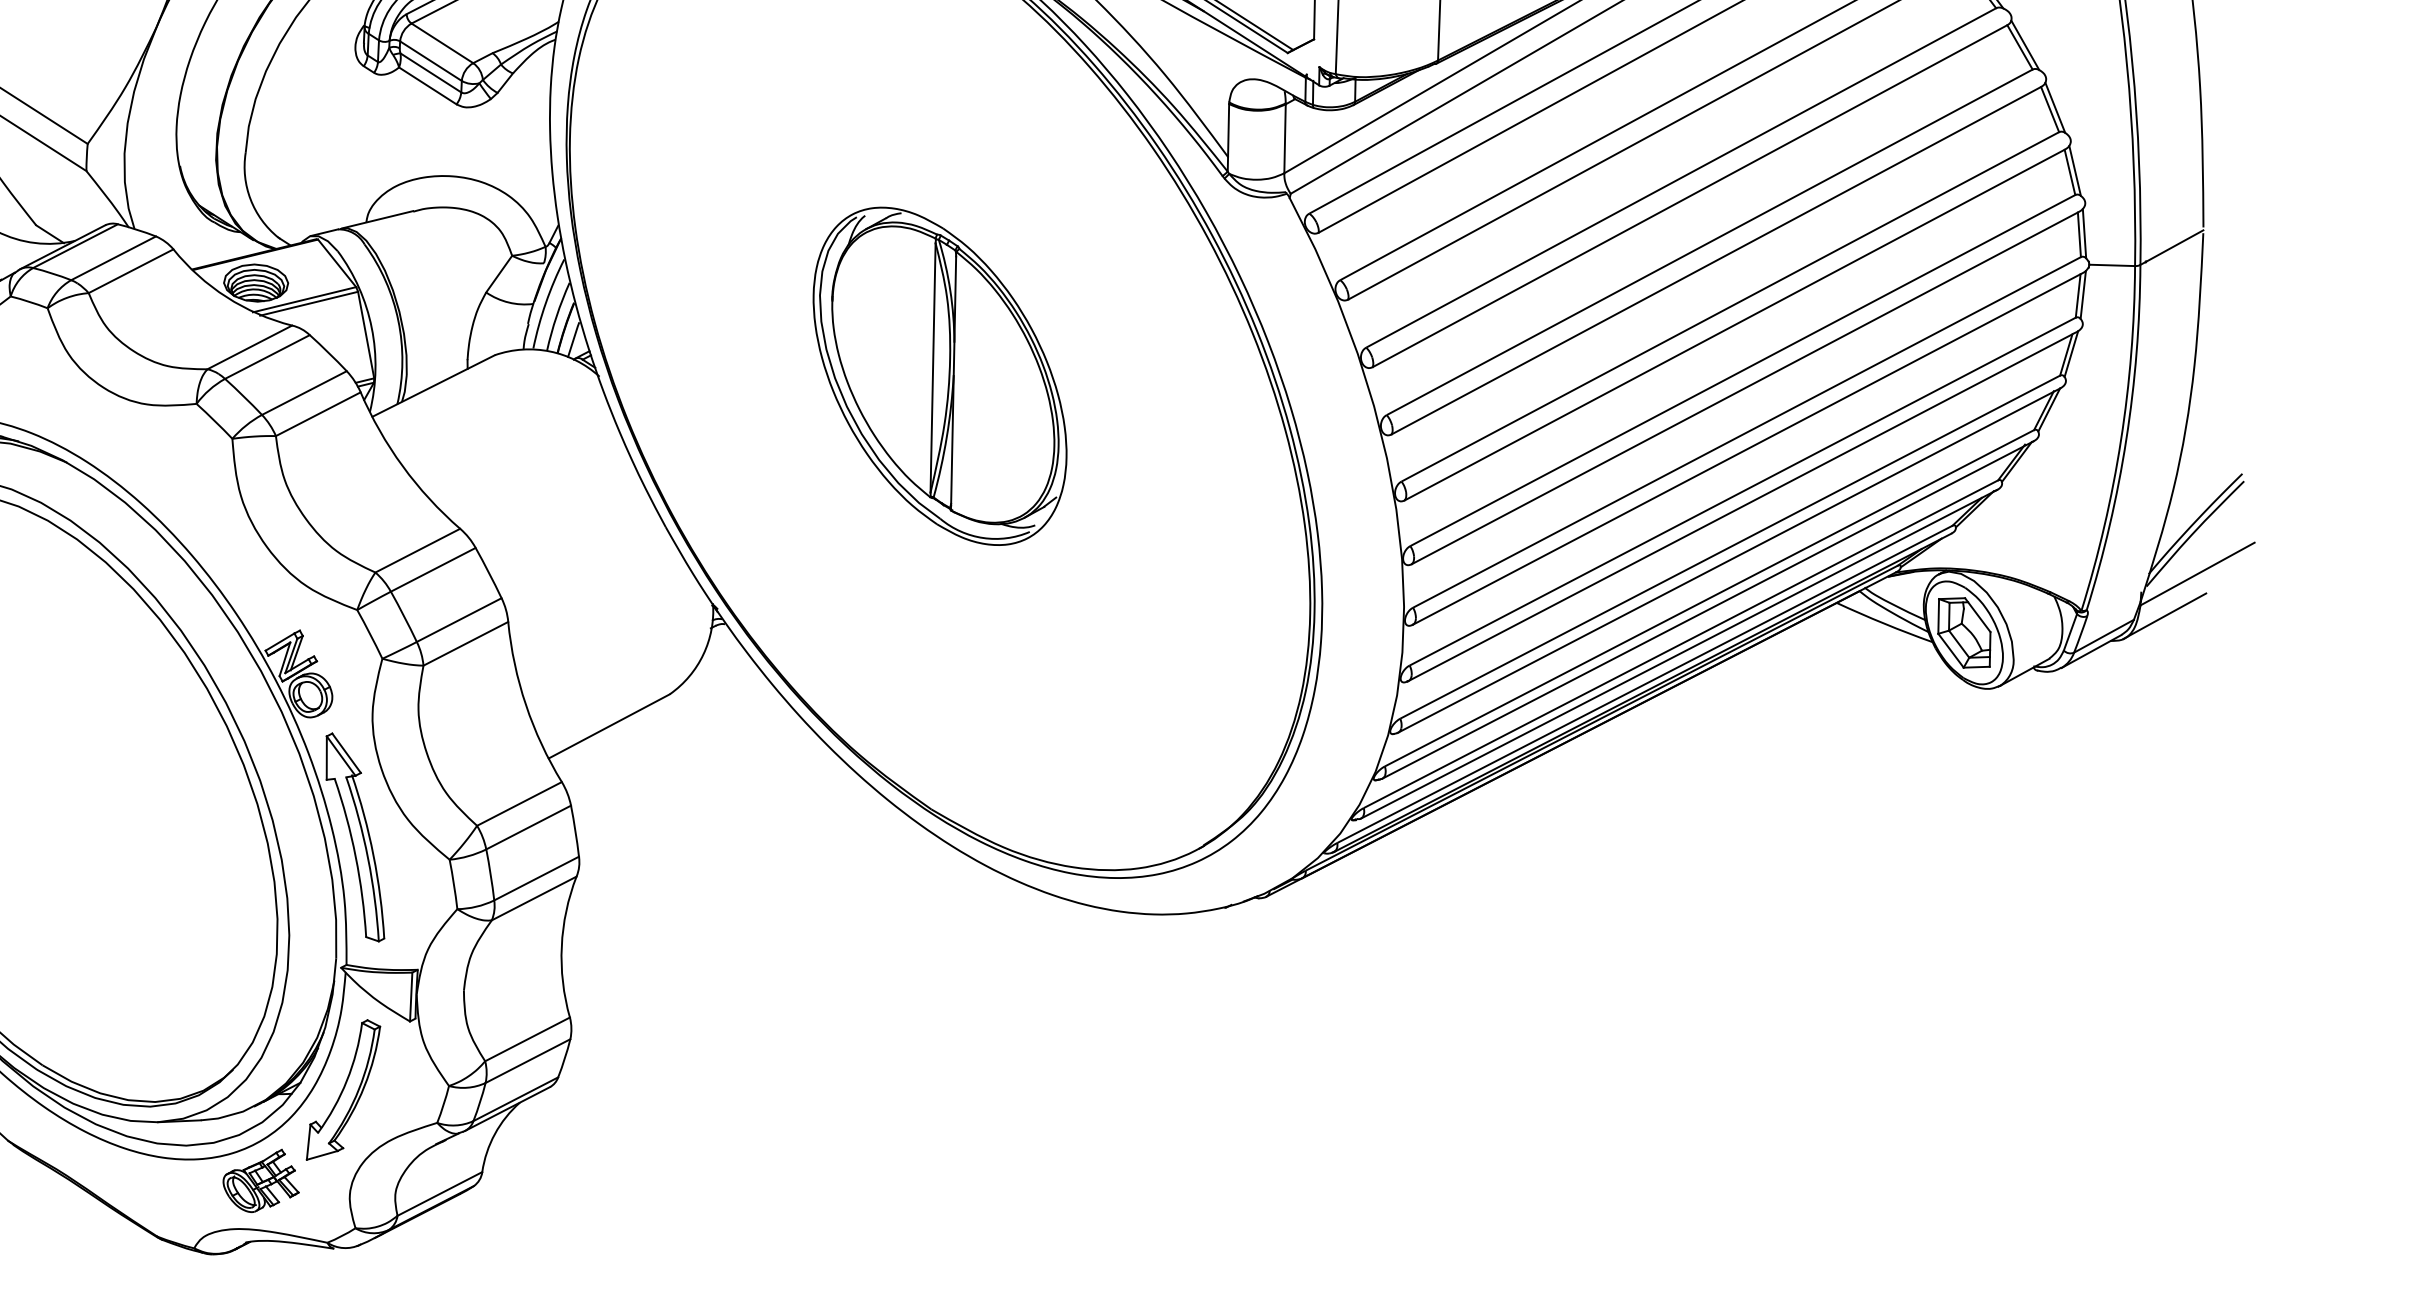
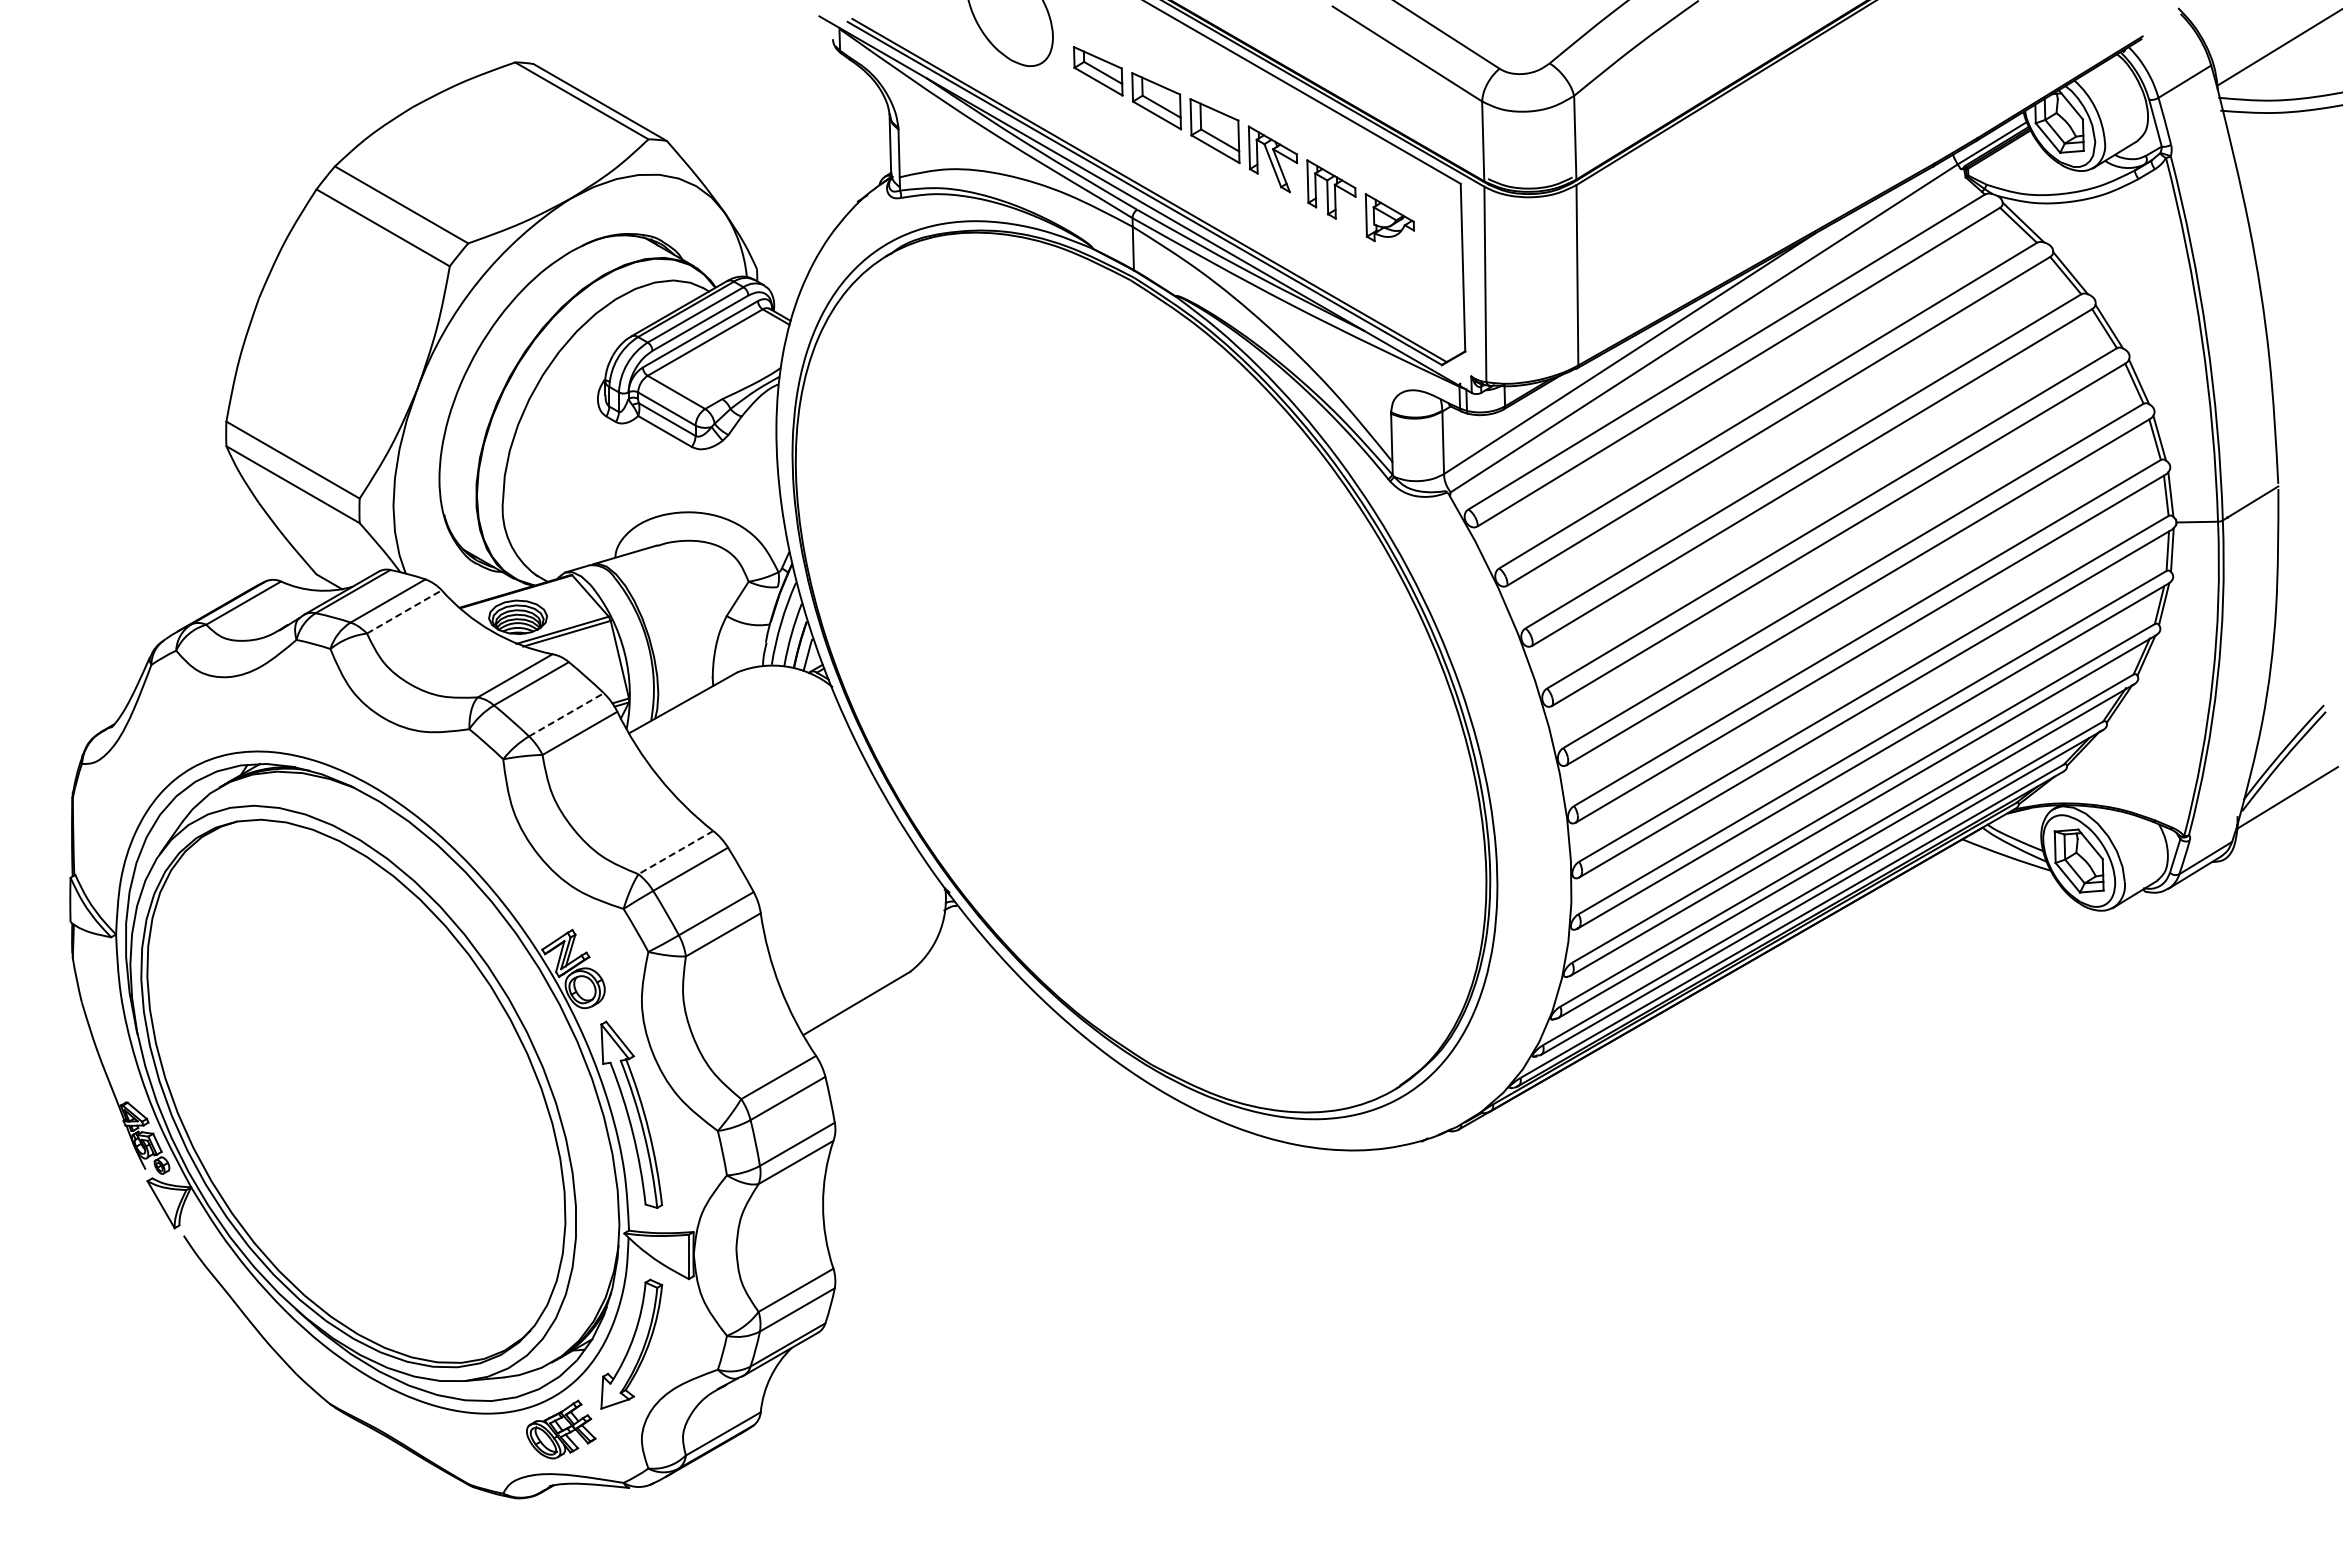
line: (131, 270) -> (404, 611), solid -> dashed
part: (939, 376) -> (1140, 672), removed
line: (304, 392) -> (566, 714), solid -> dashed
line: (417, 550) -> (675, 852), solid -> dashed
line: (2164, 616) -> (2259, 837), removed

